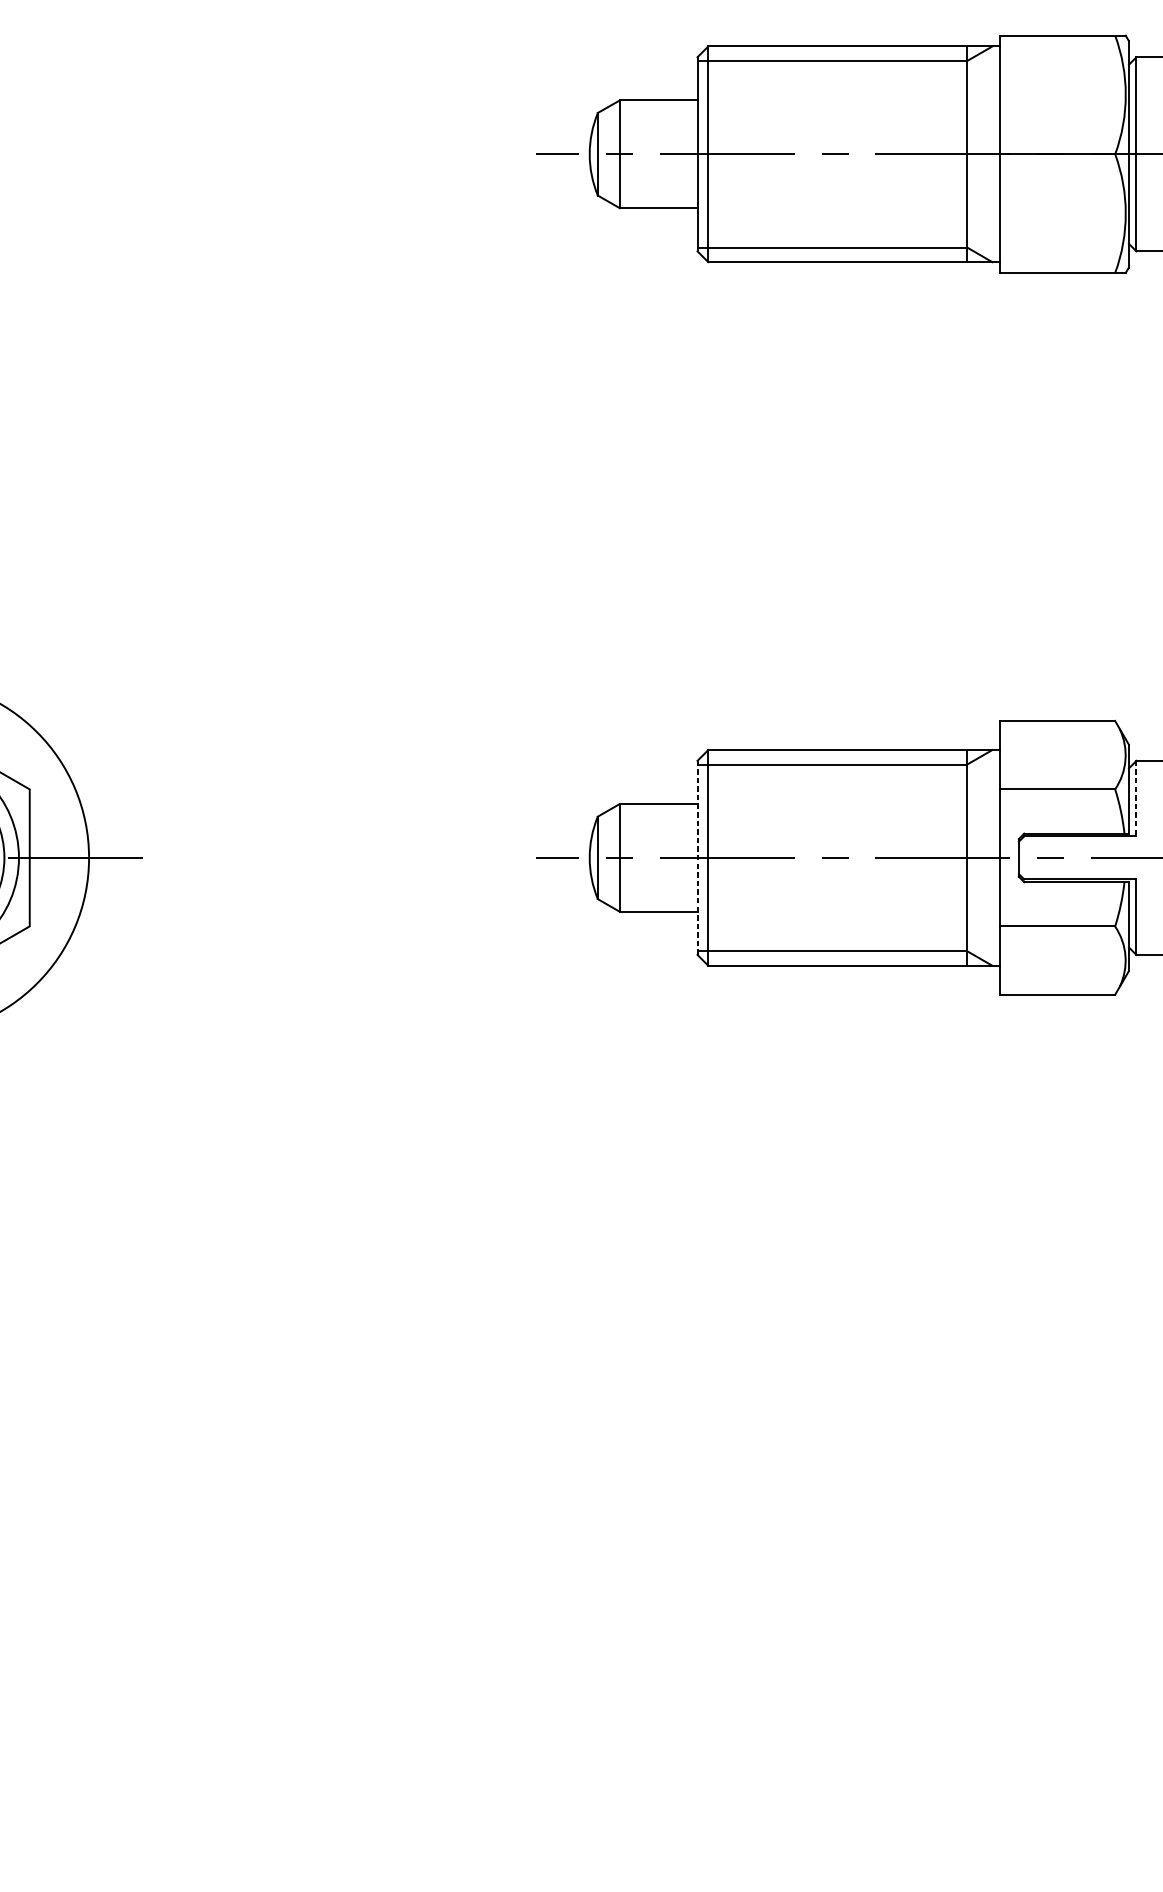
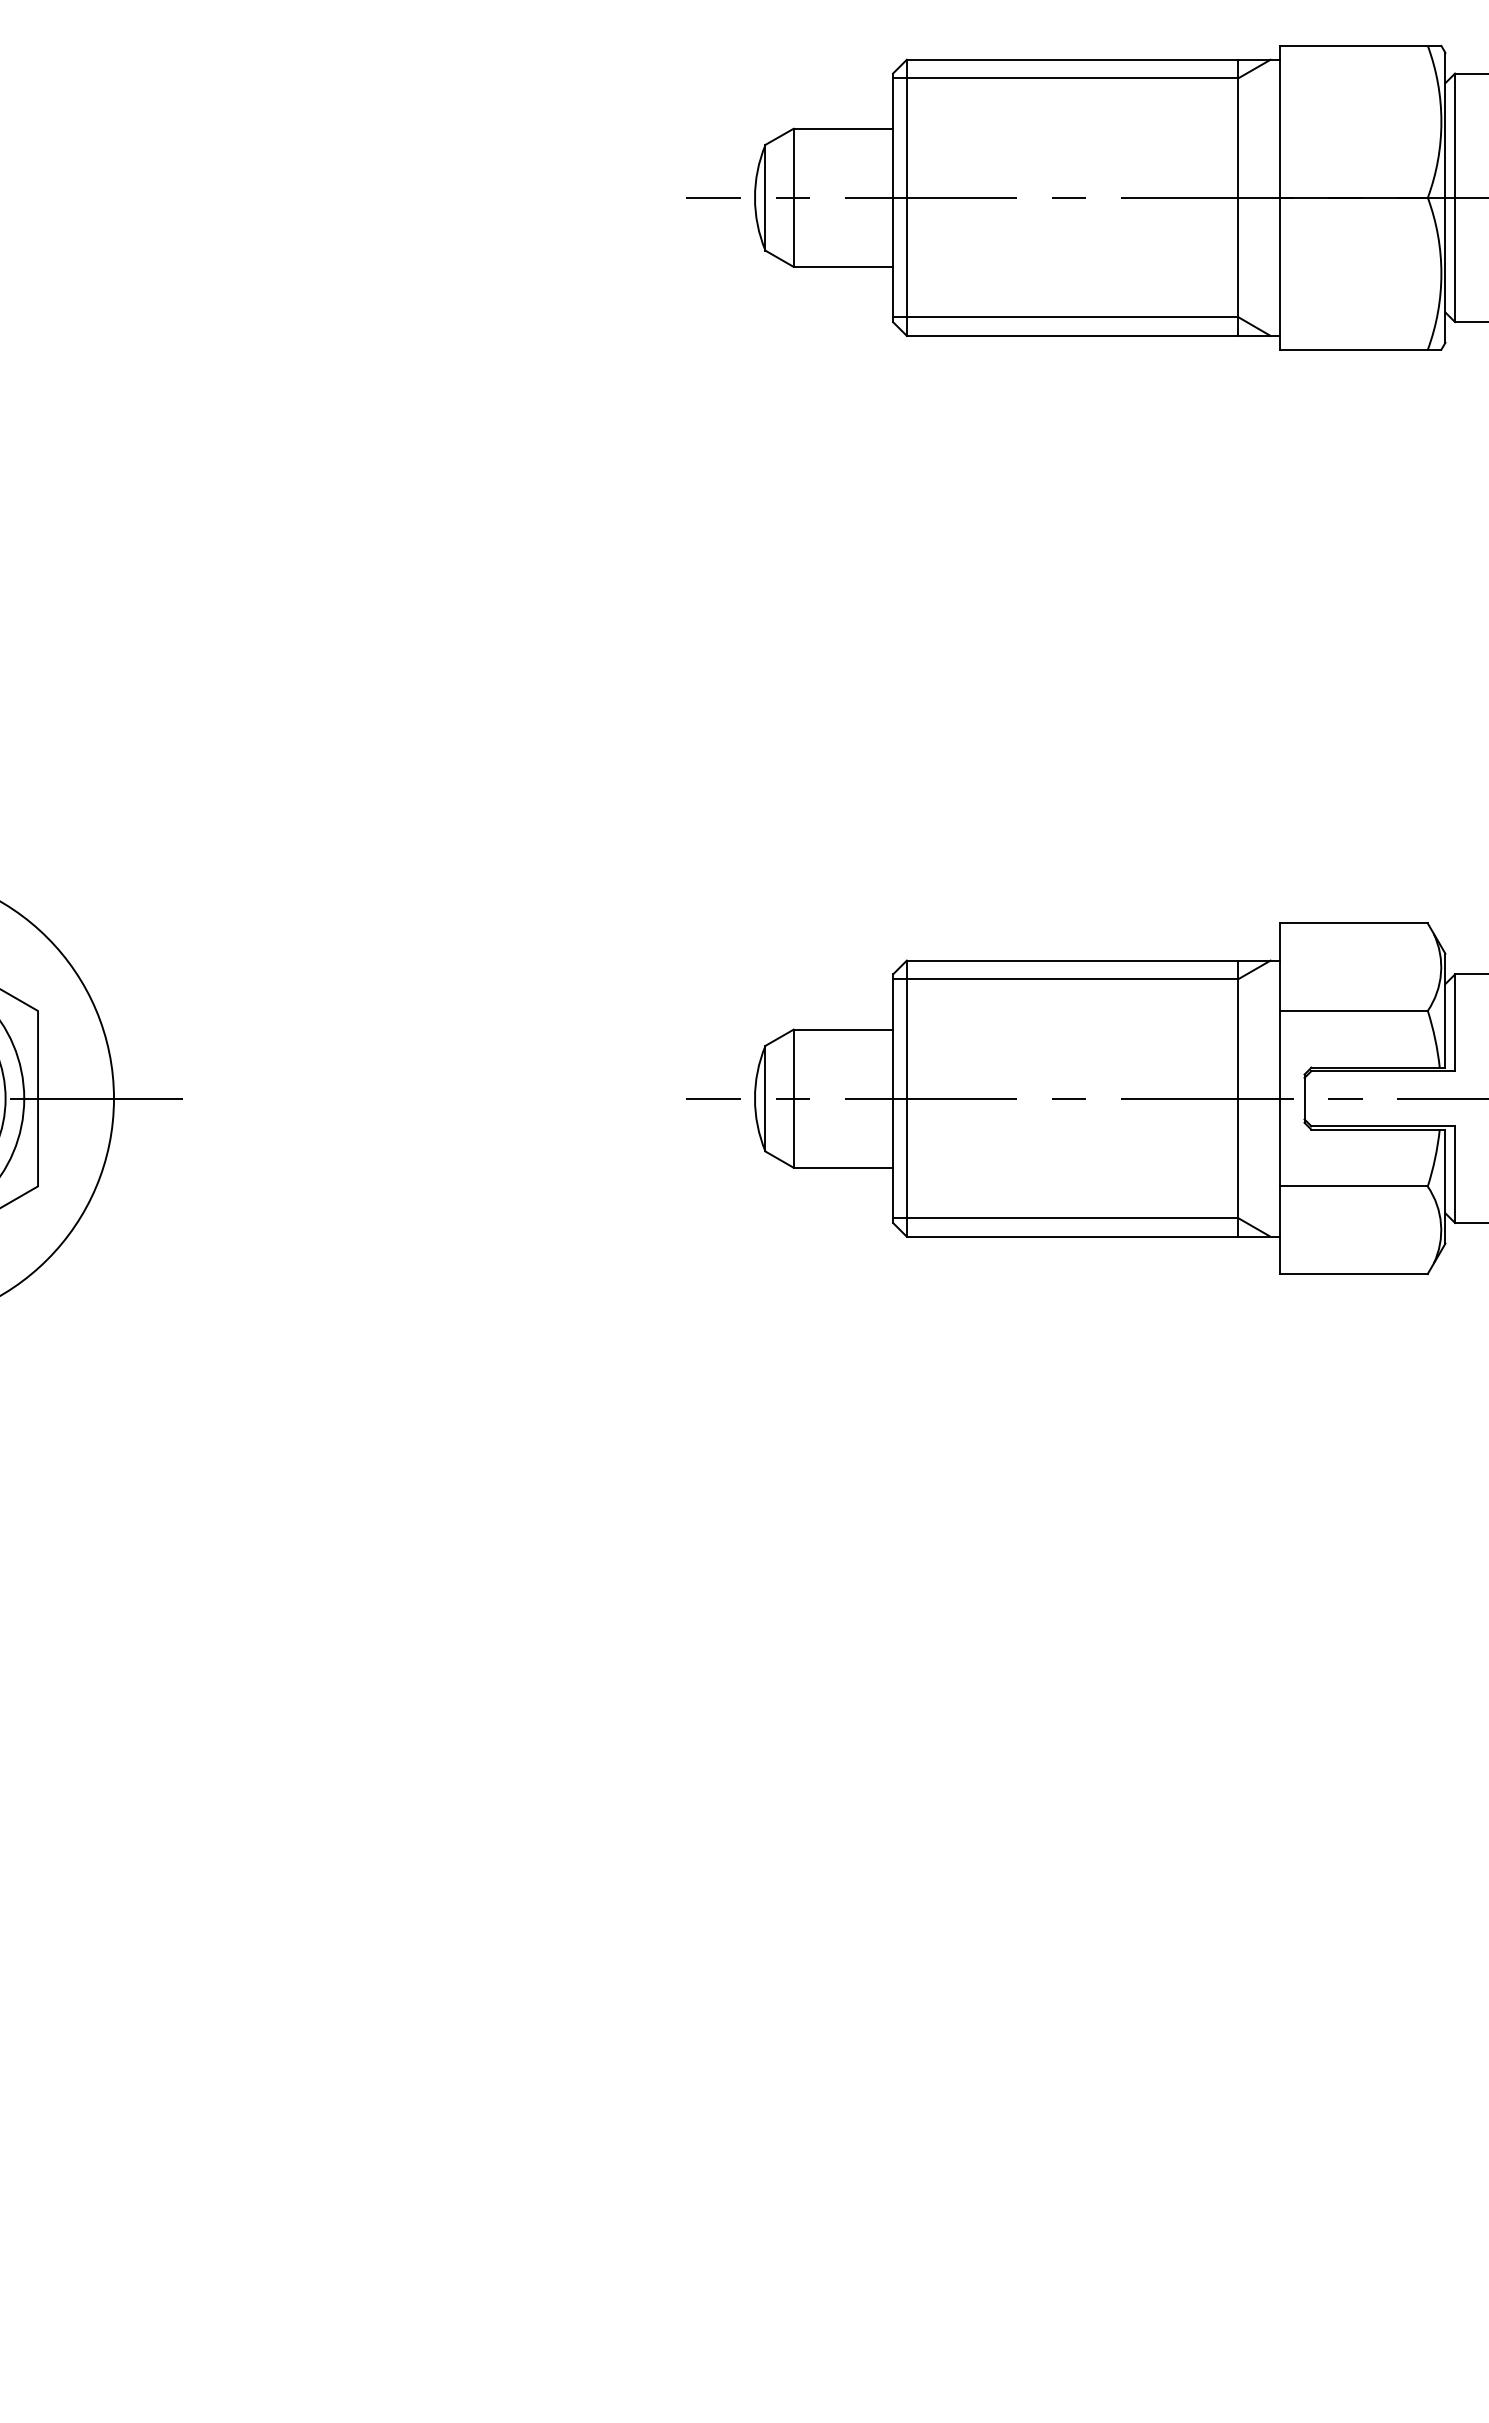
line: (1136, 799) -> (1455, 1023), dashed -> solid
line: (697, 857) -> (893, 1098), dashed -> solid

